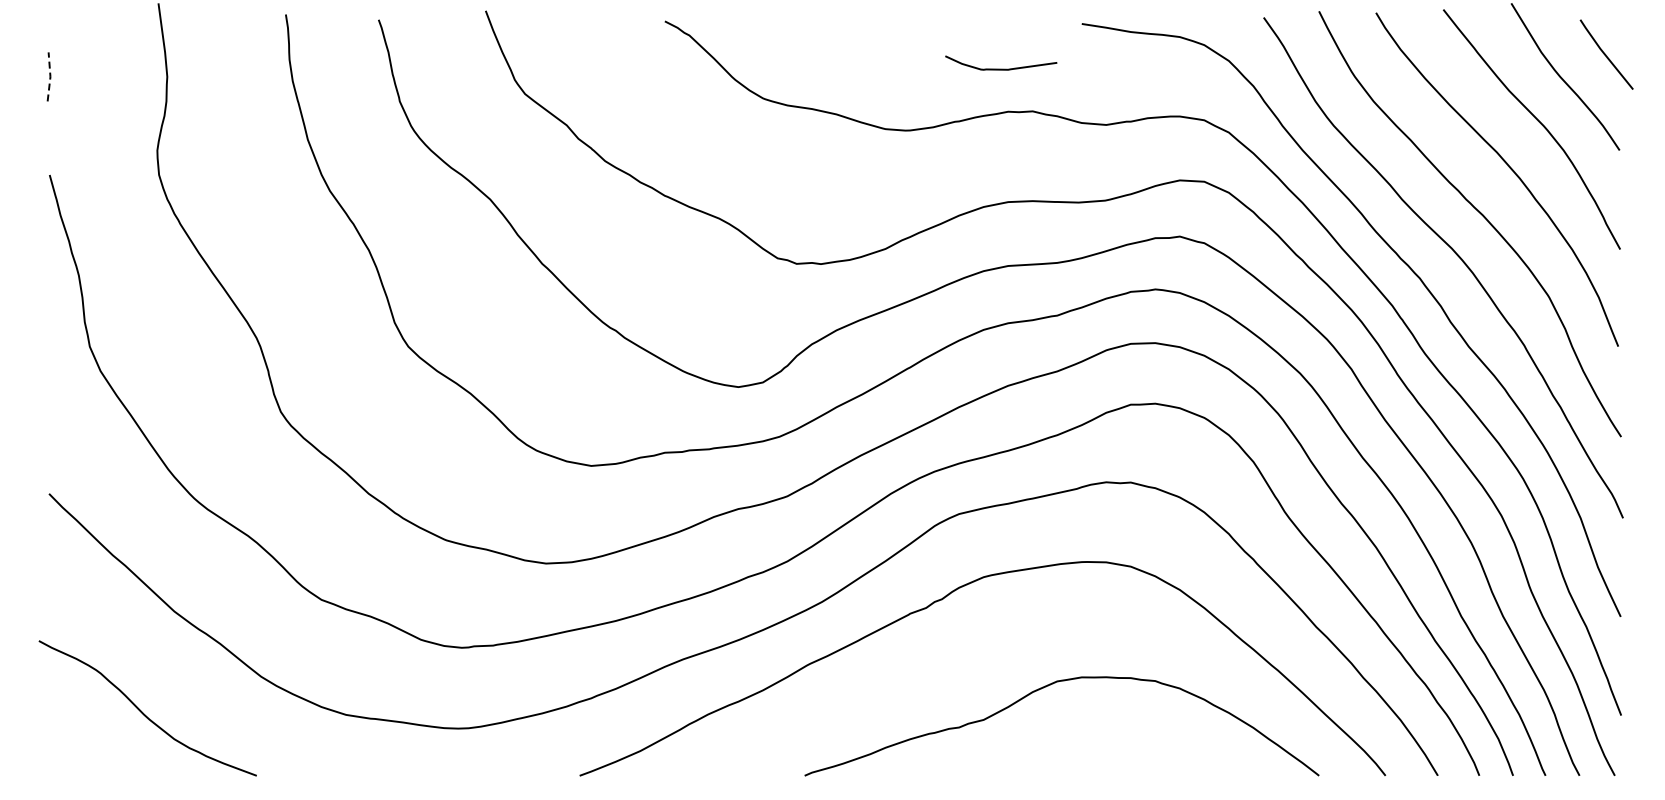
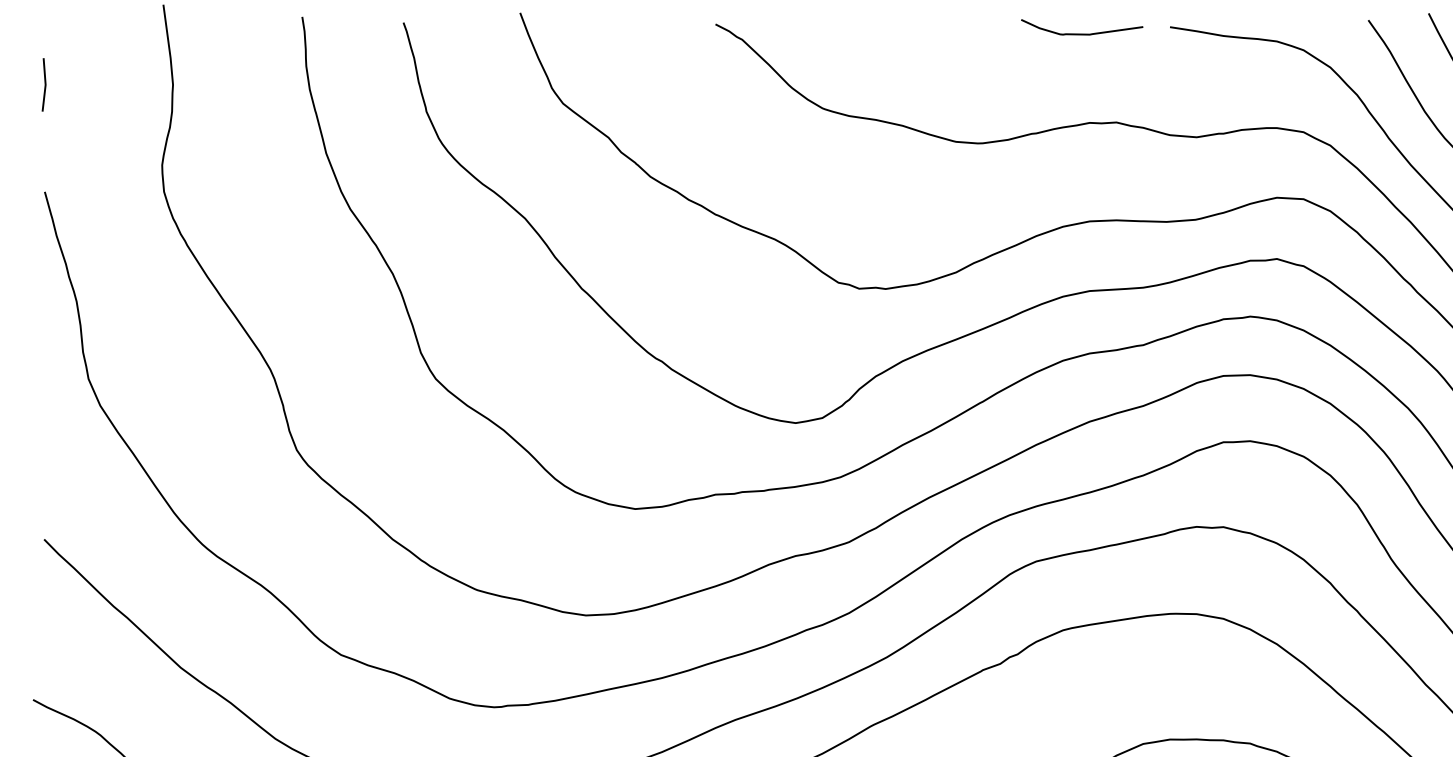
curve: (1001, 68) -> (1082, 33), moved
line: (50, 76) -> (45, 84), dashed -> solid

